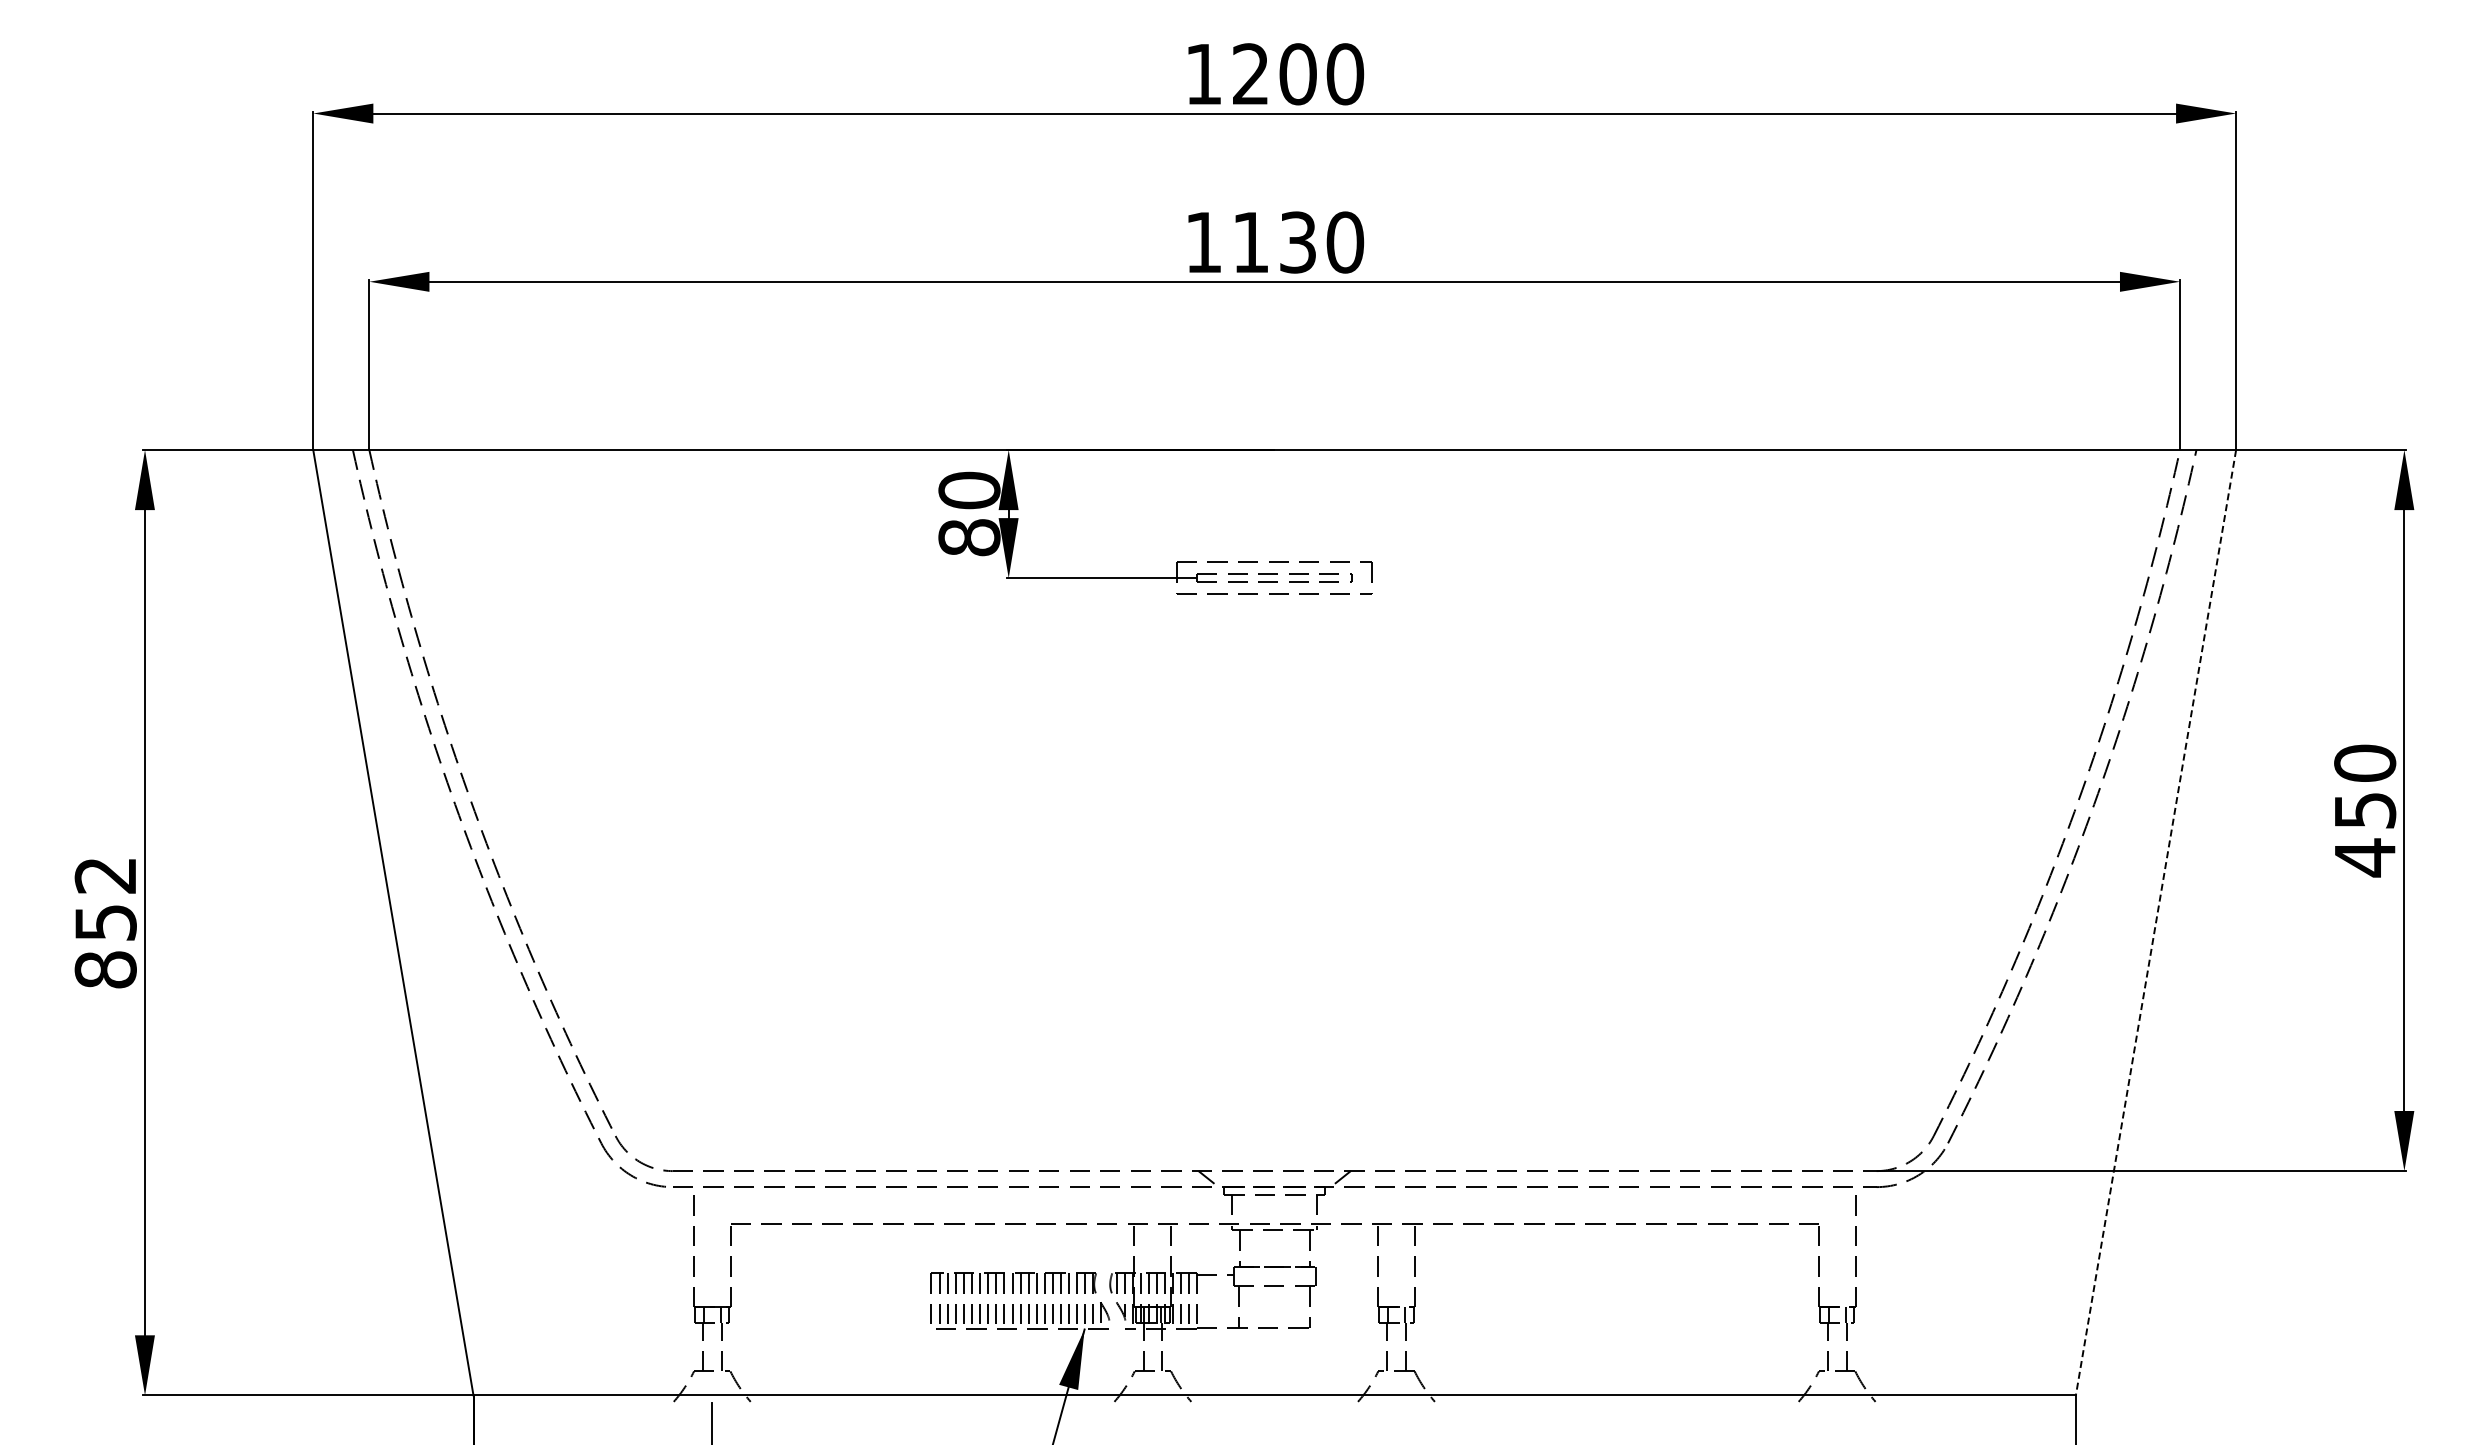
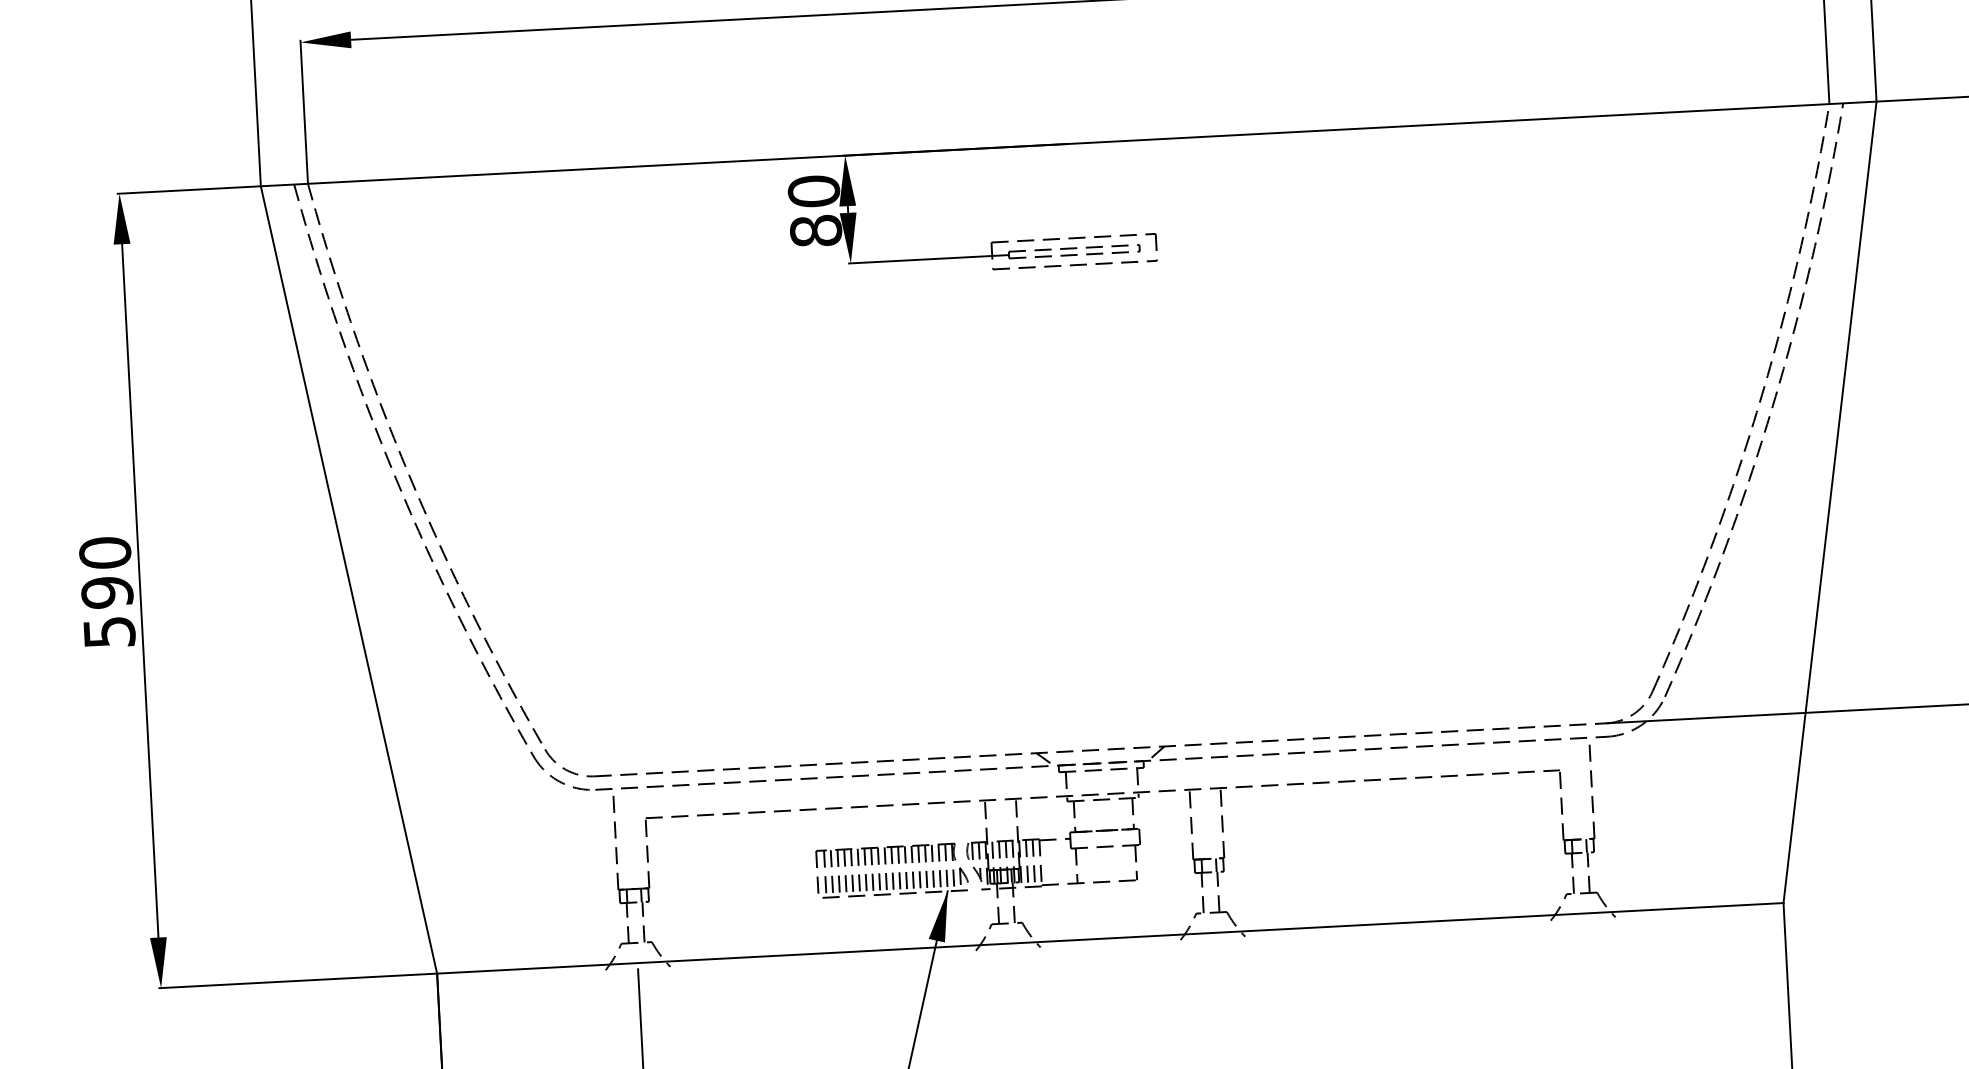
text: (105, 922) -> (107, 592), 852 -> 590
line: (2155, 923) -> (1829, 503), dashed -> solid

